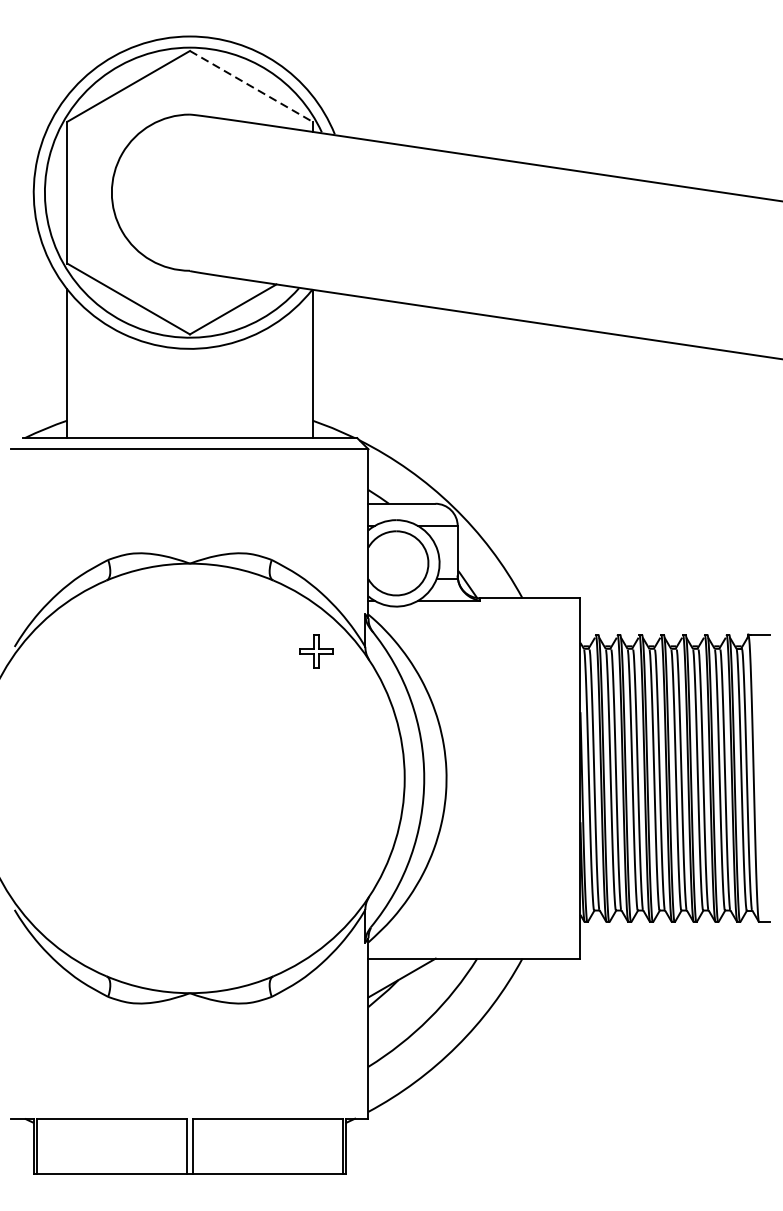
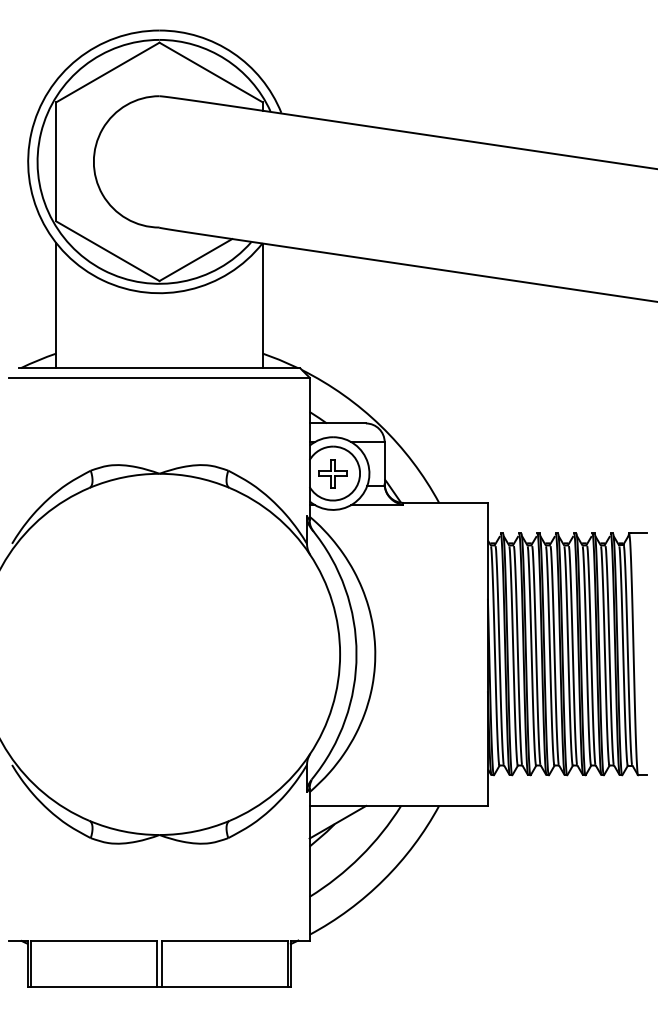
line: (251, 86) -> (211, 72), dashed -> solid
part: (315, 651) -> (332, 473), moved

